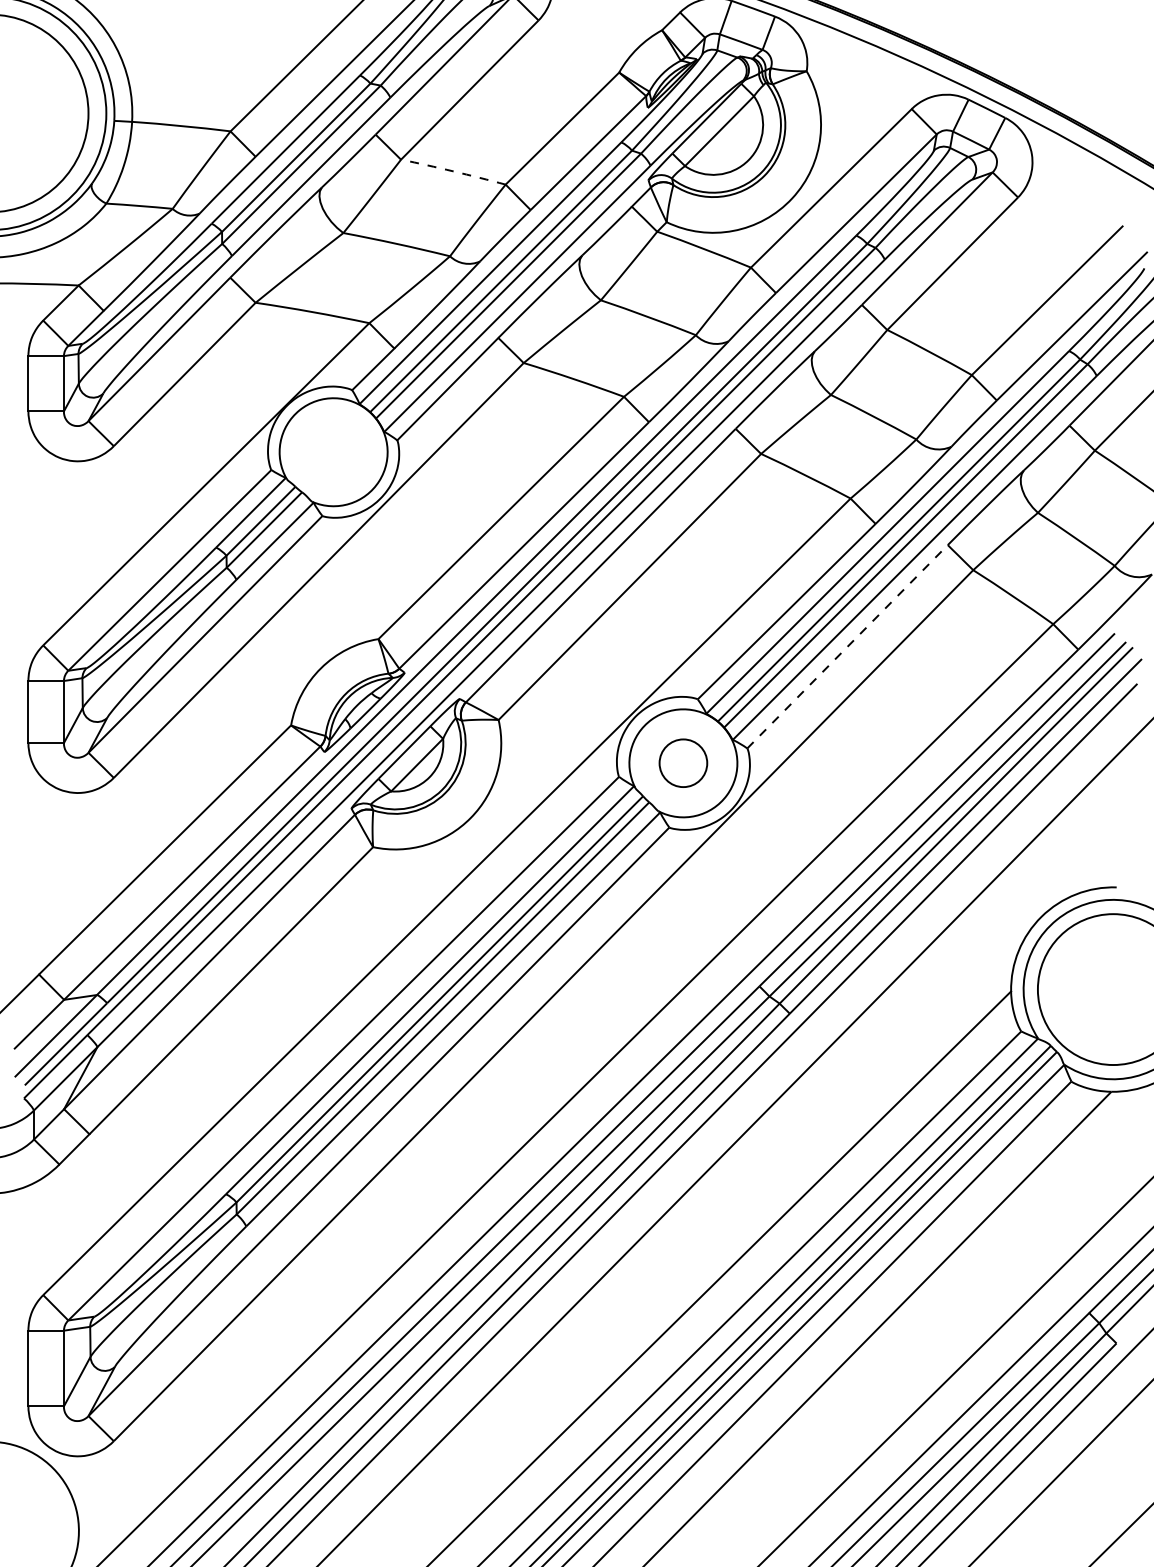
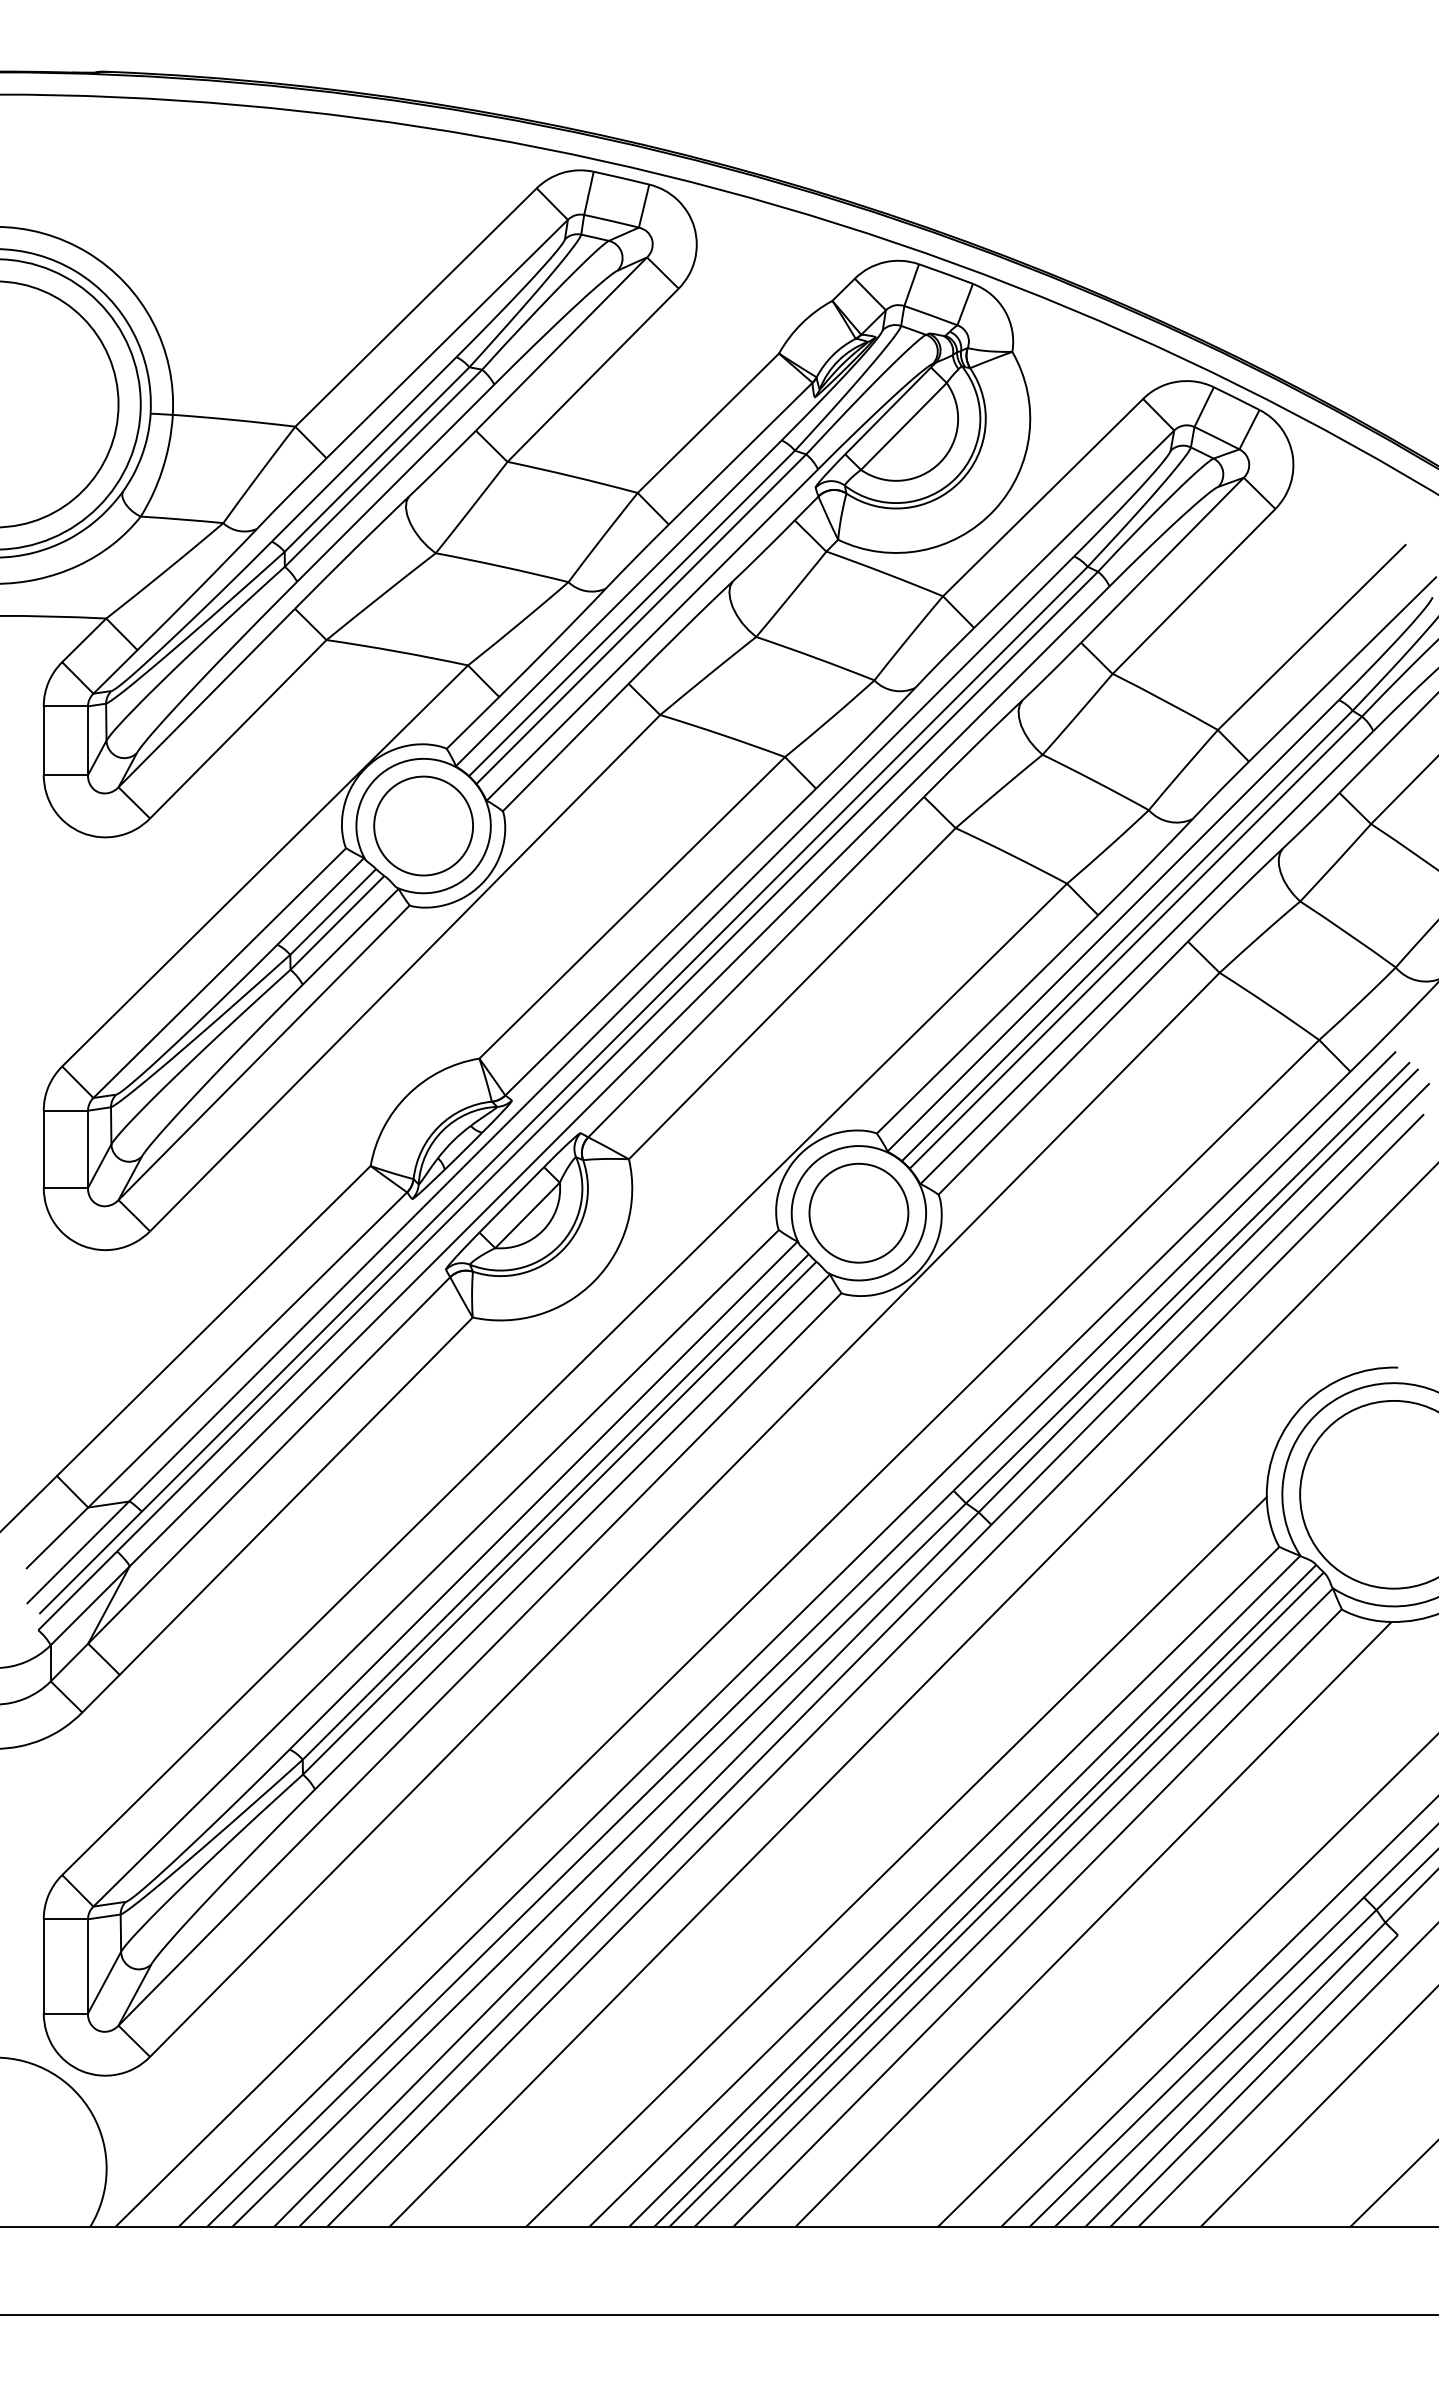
arc: (453, 171) -> (572, 476), dashed -> solid
circle: (333, 451) -> (423, 825), added
line: (847, 647) -> (1063, 1068), dashed -> solid
circle: (683, 762) -> (858, 1212), size x1.67

